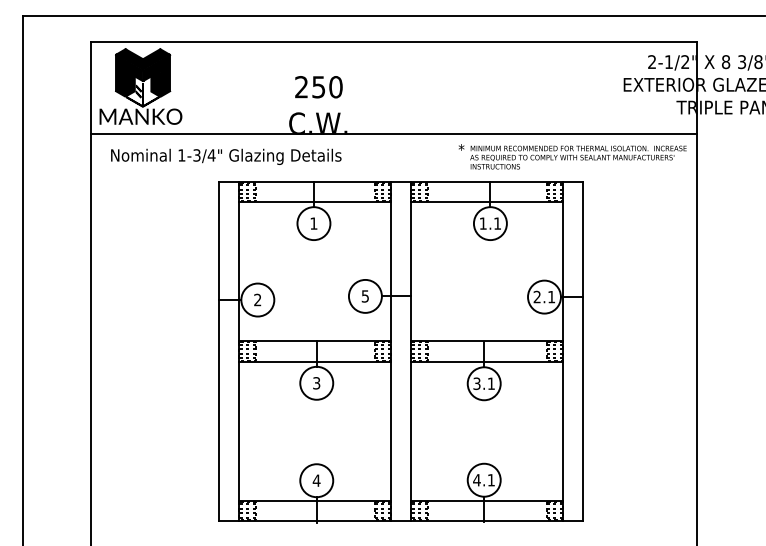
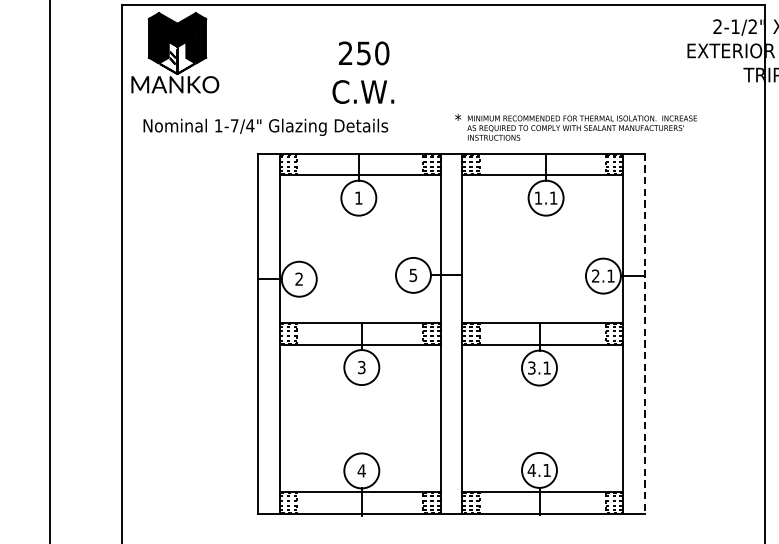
line: (394, 134) -> (444, 103), removed
text: (196, 155) -> (234, 125), 1-3/4" -> 1-7/4"
text: (572, 156) -> (575, 126), moved
line: (583, 351) -> (644, 333), solid -> dashed

